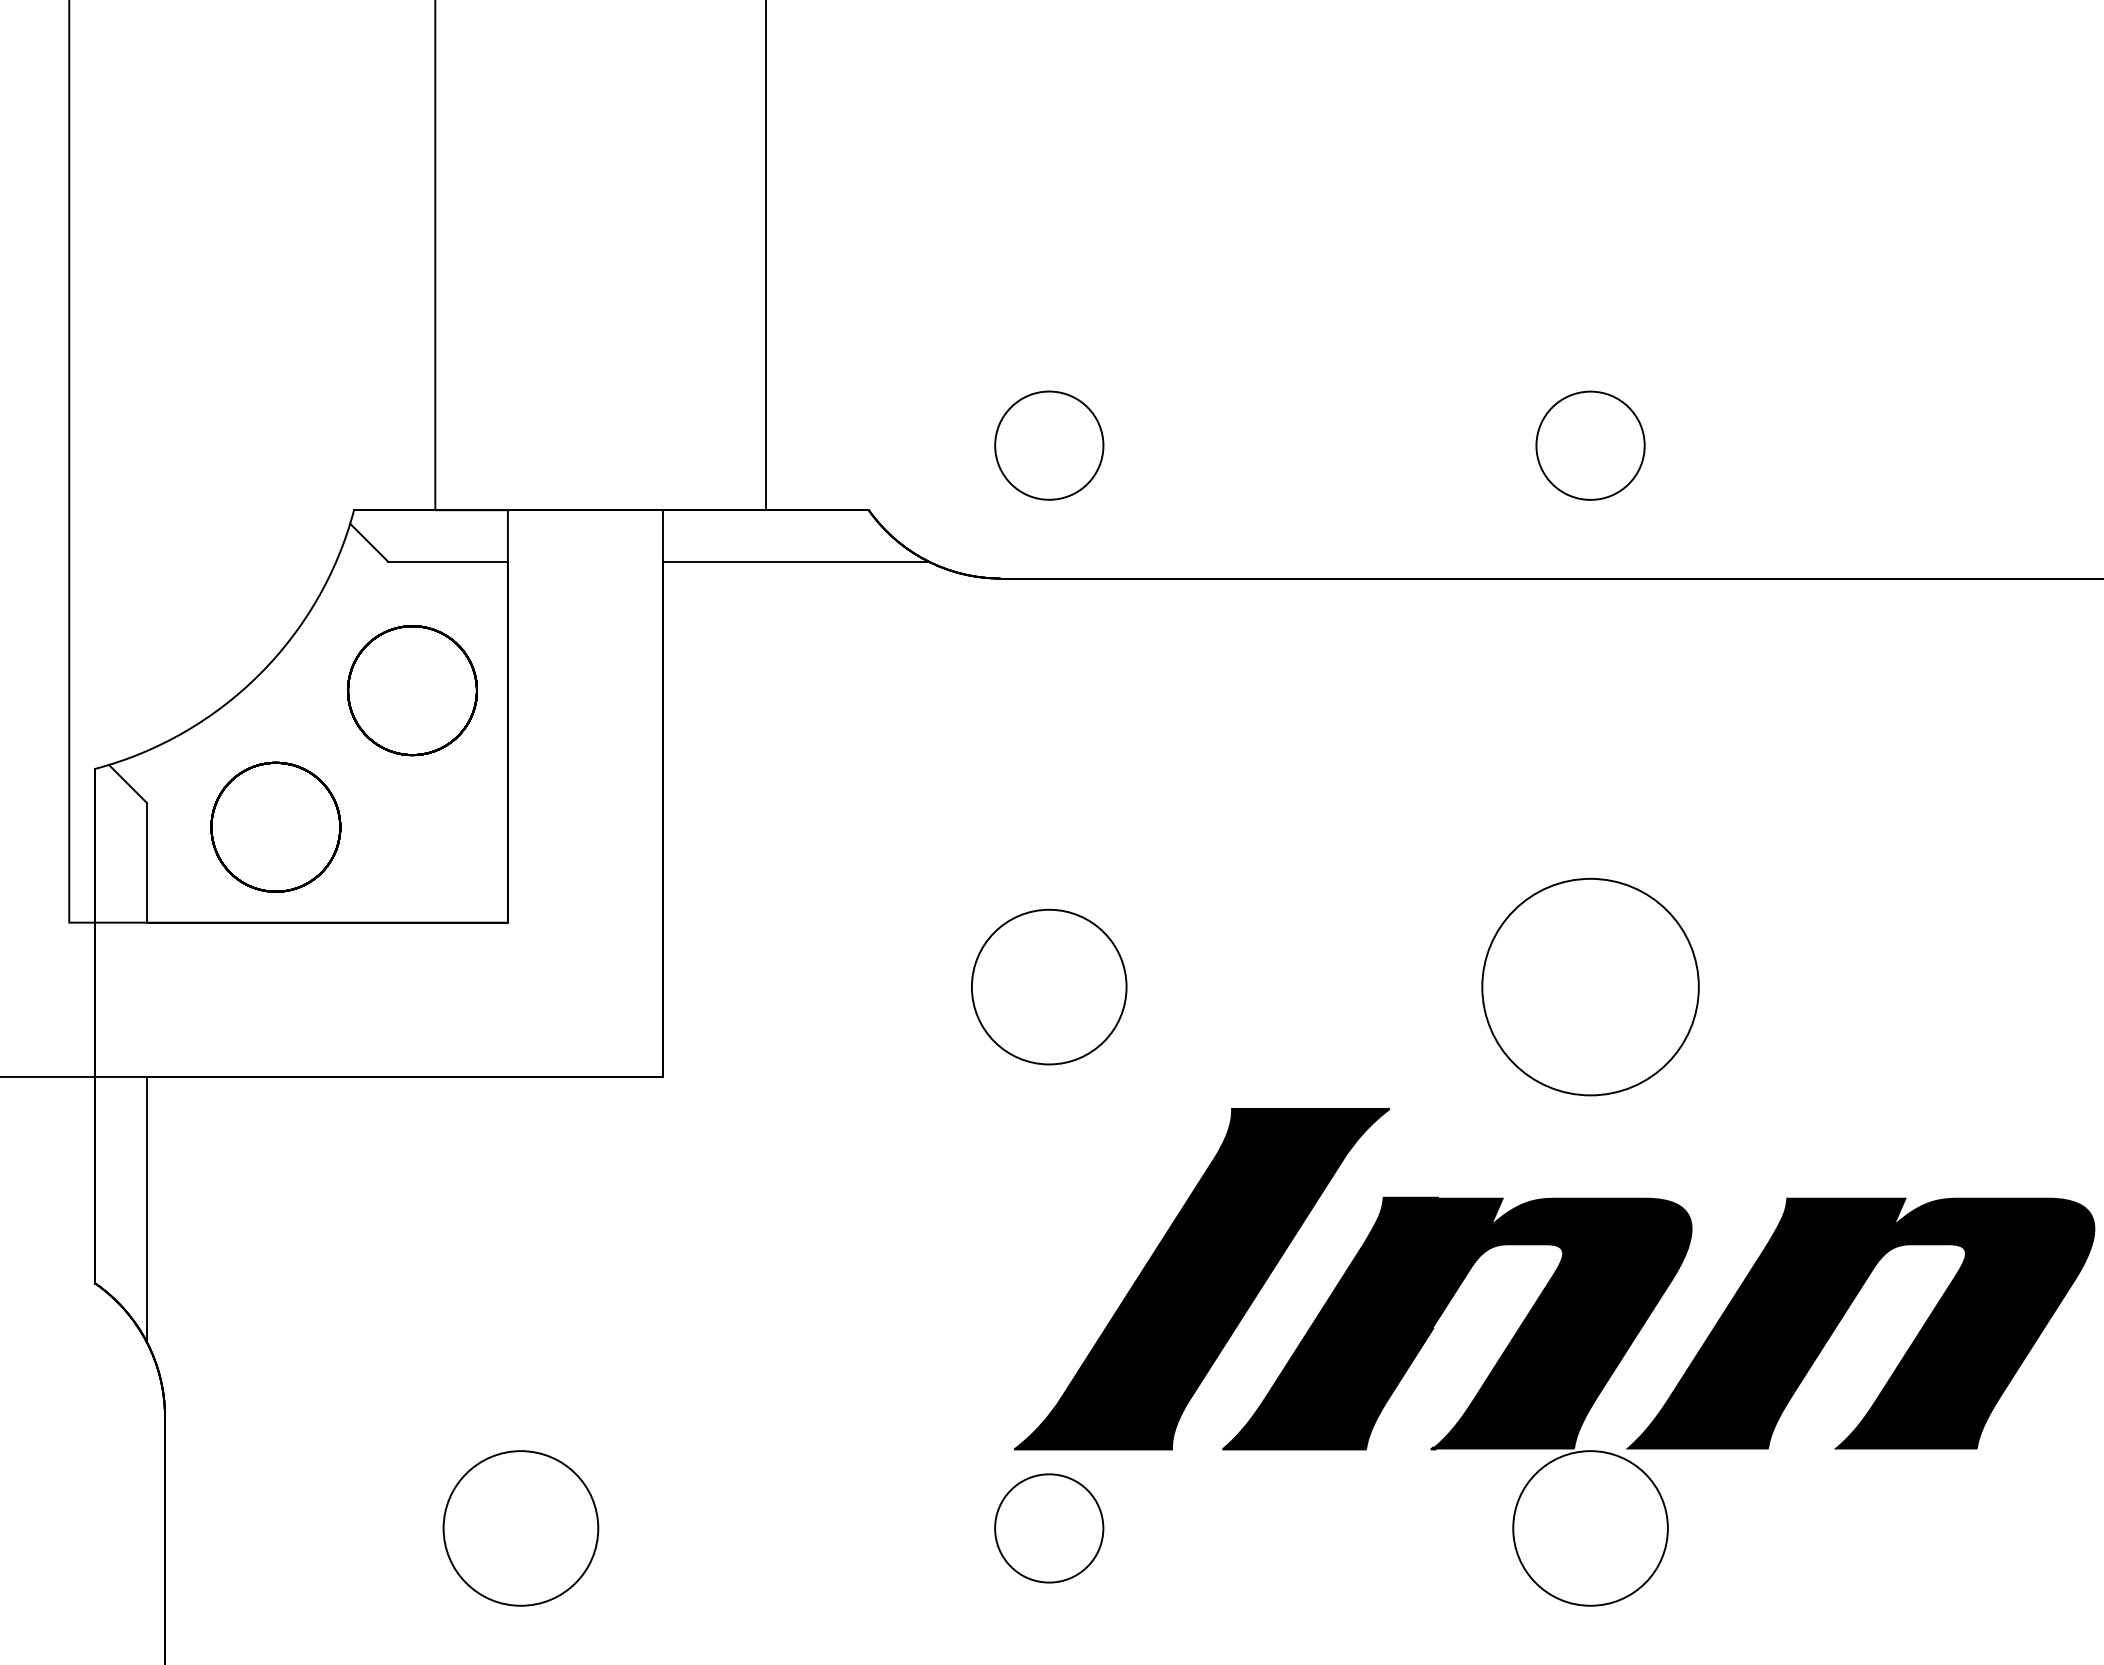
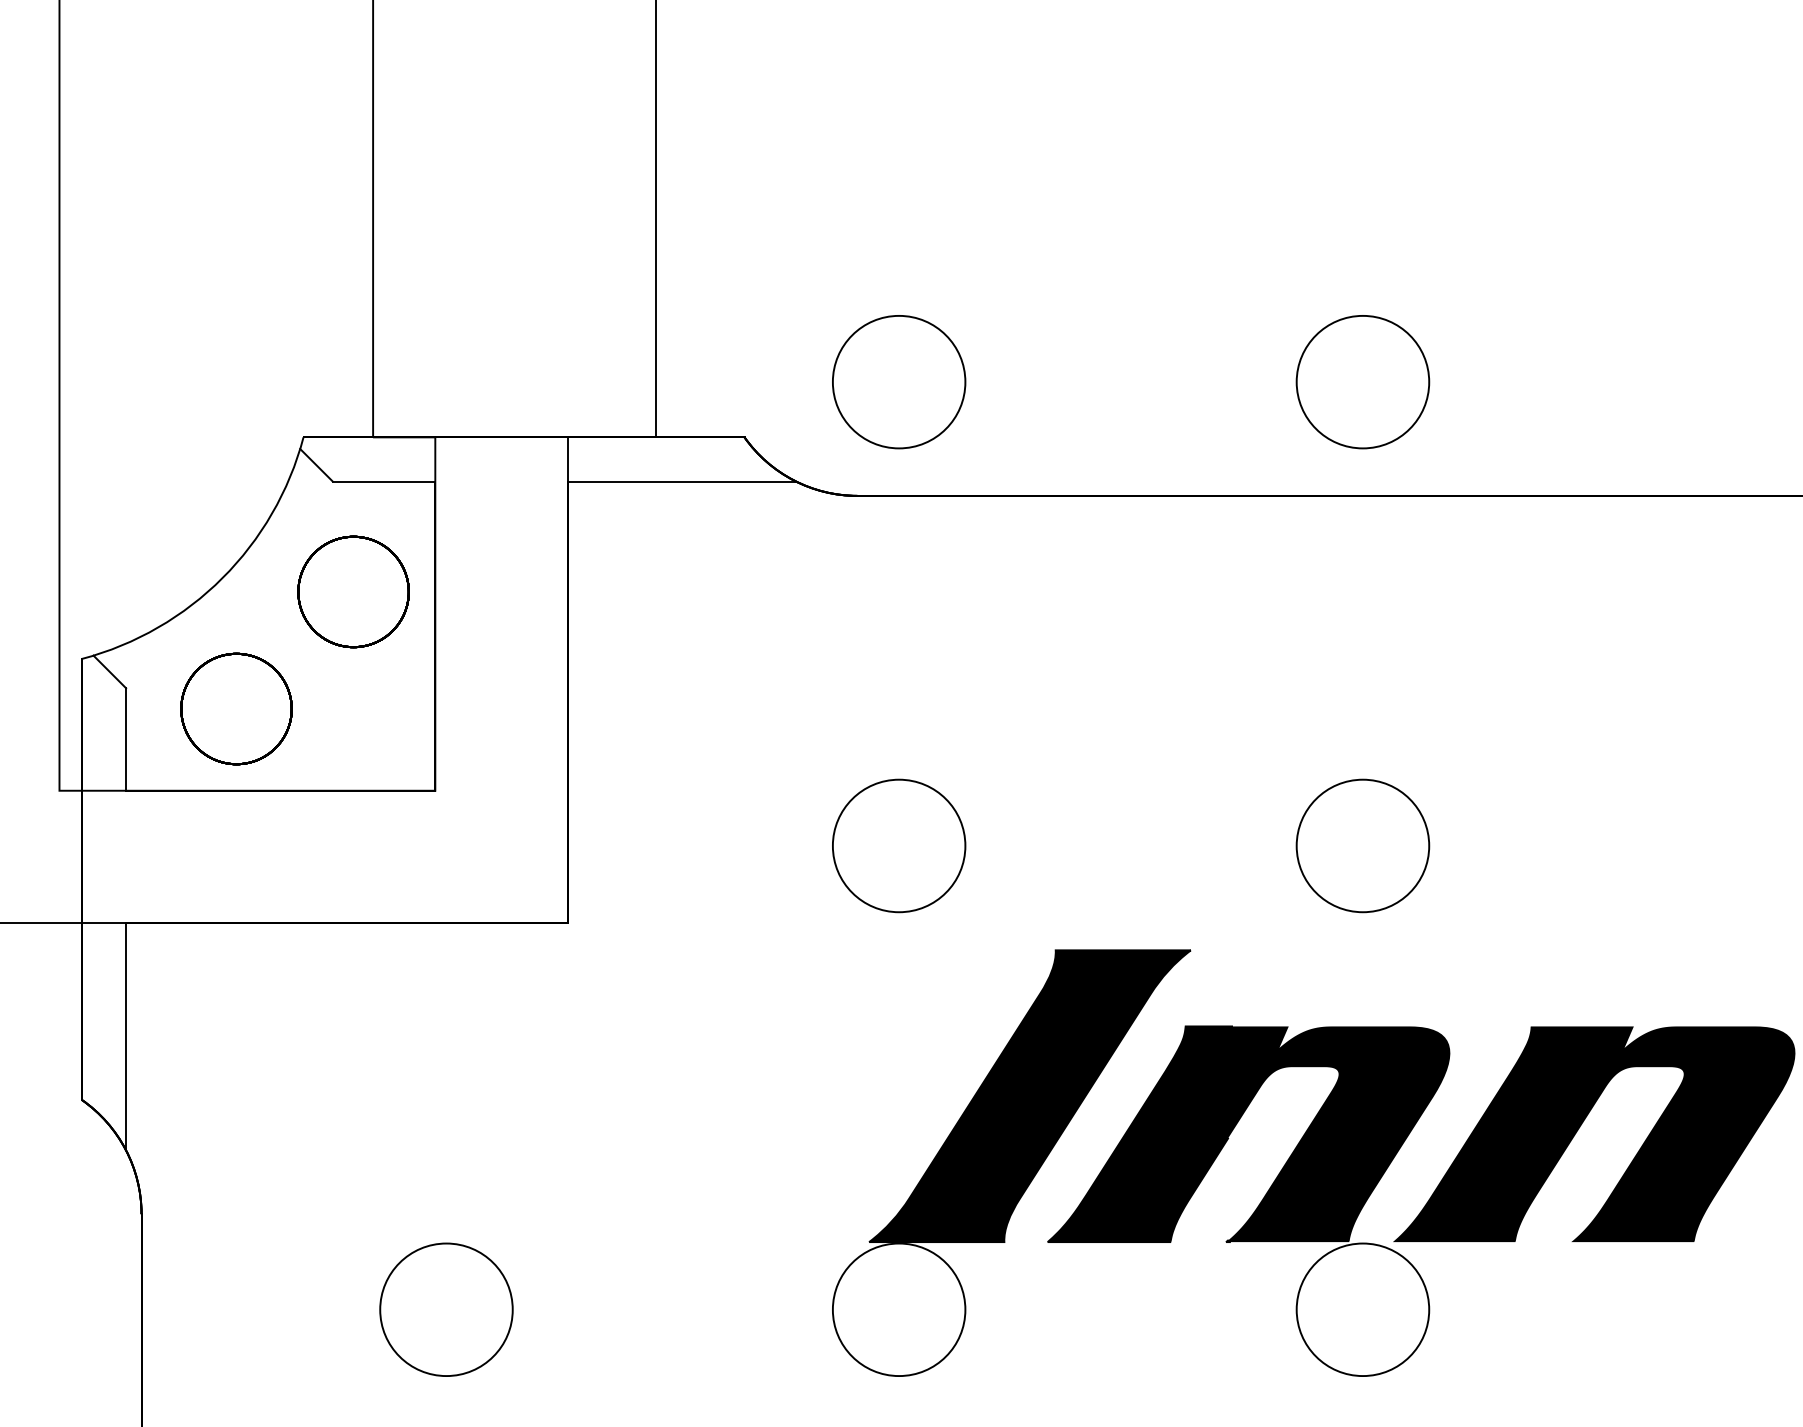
circle: (1049, 445) -> (899, 381), size x1.43
circle: (1590, 445) -> (1362, 381), size x1.43
circle: (1590, 986) -> (1362, 845), size x0.71
circle: (1048, 1528) -> (898, 1309), size x1.43

